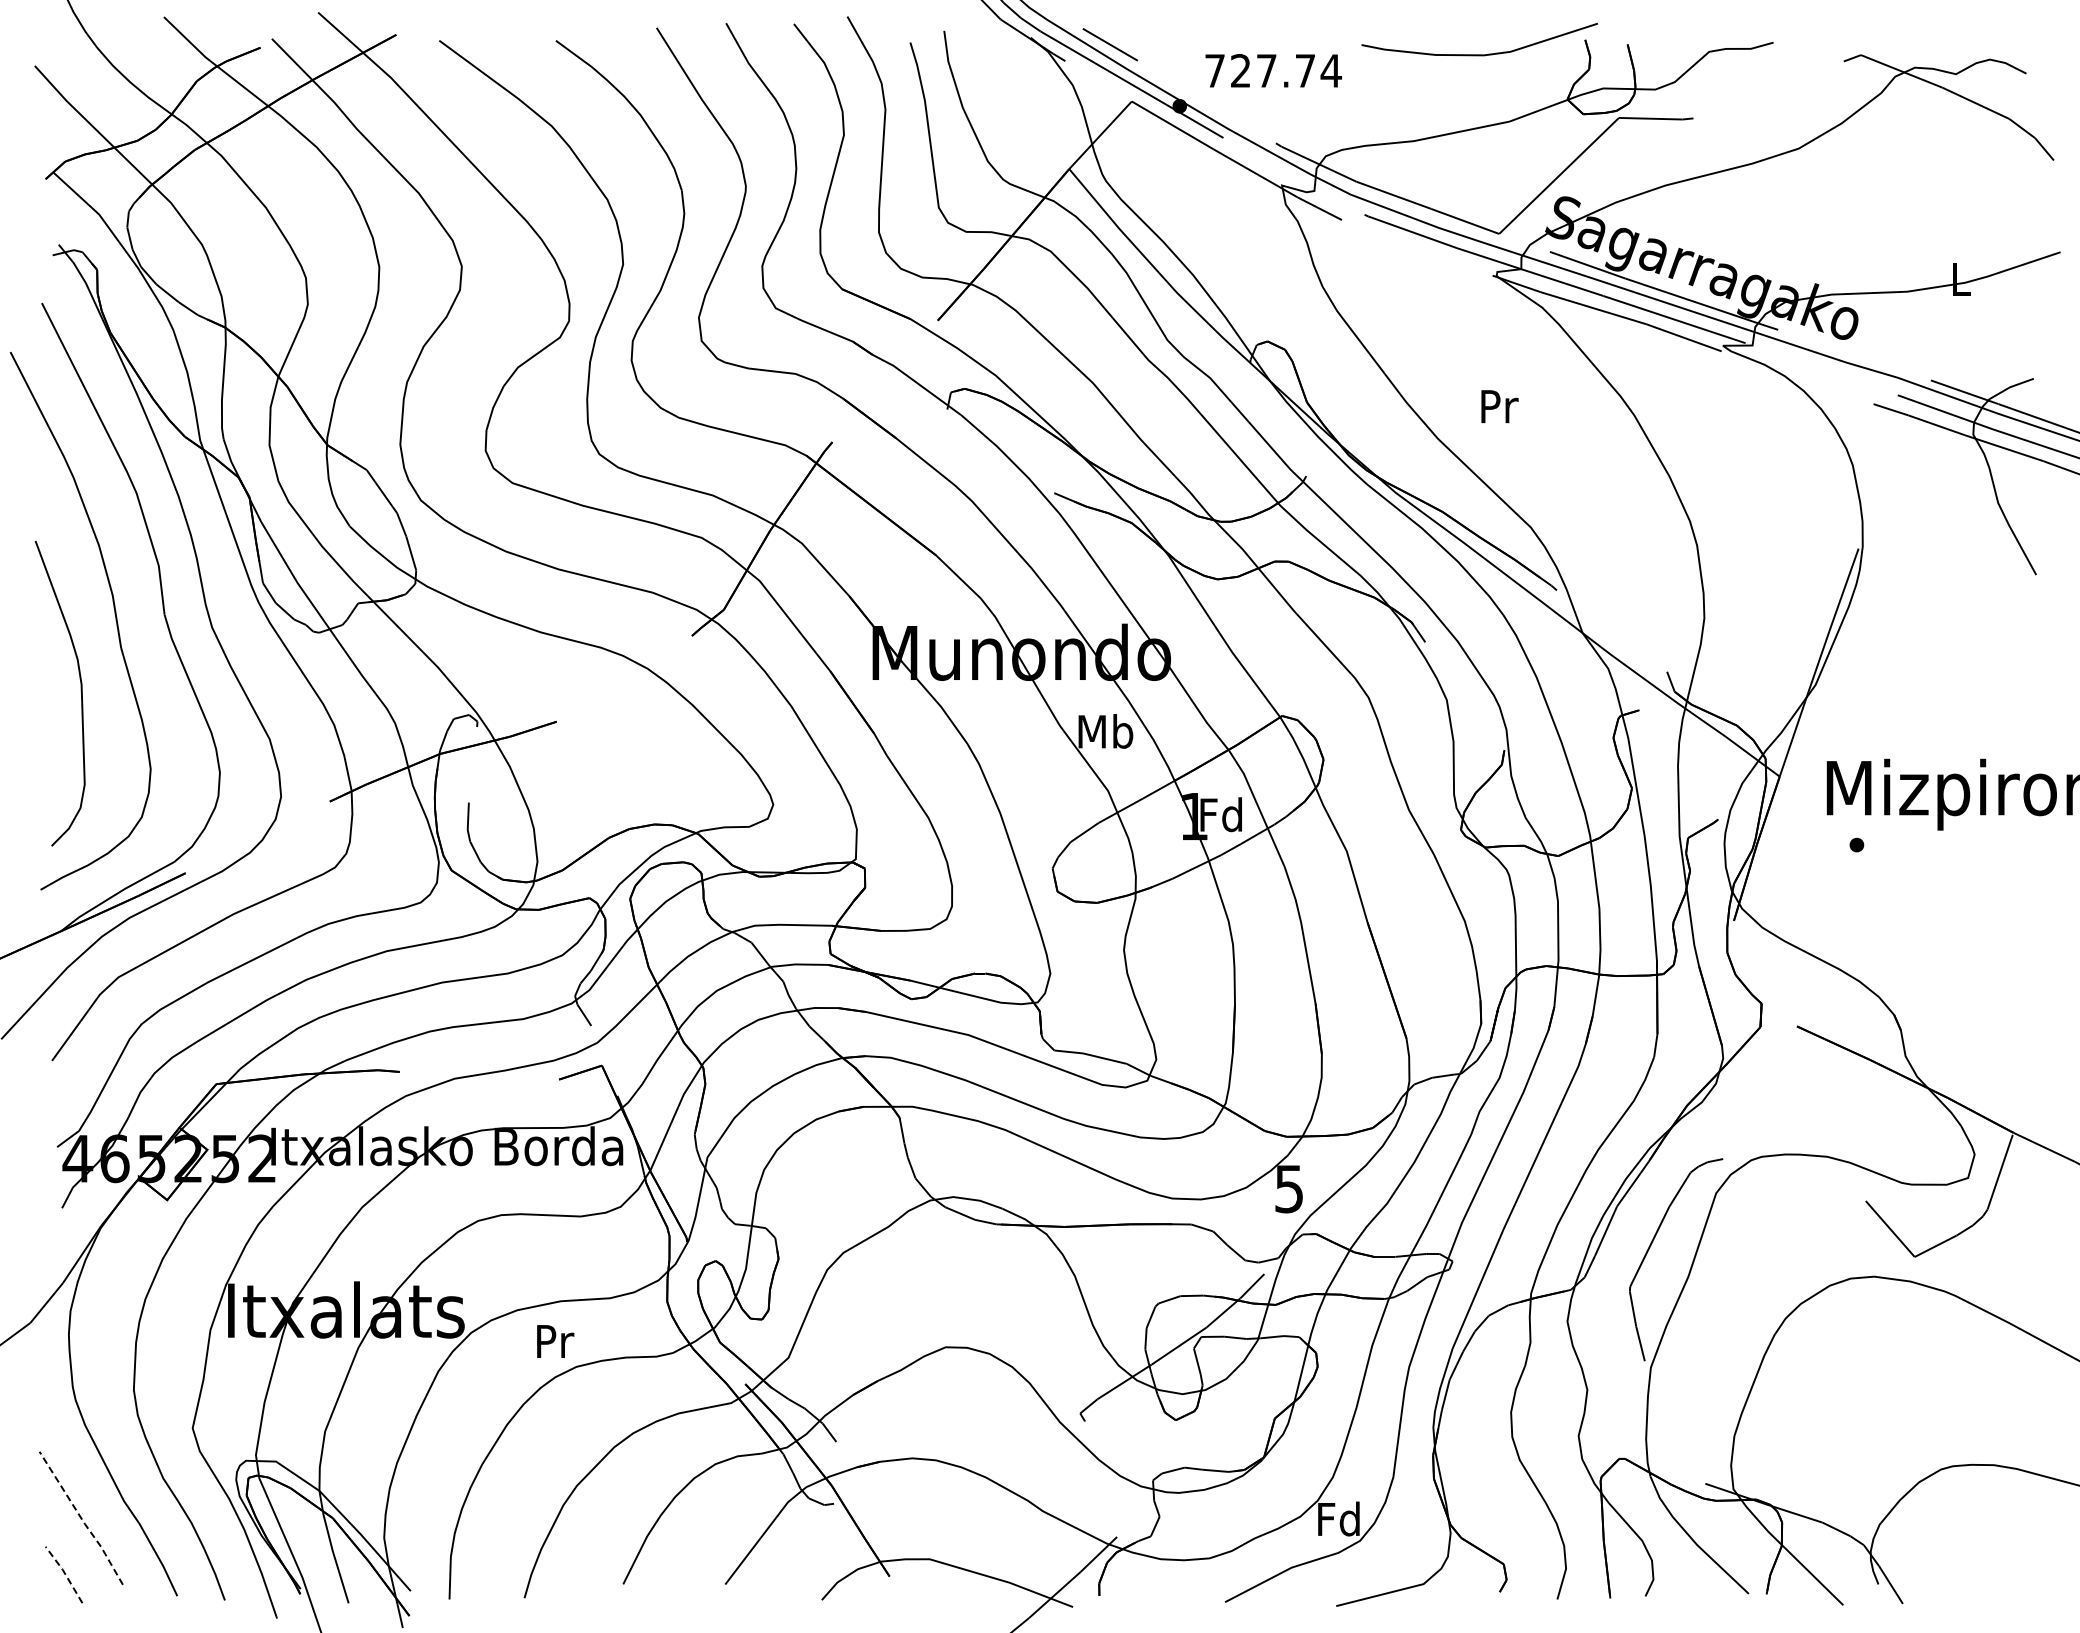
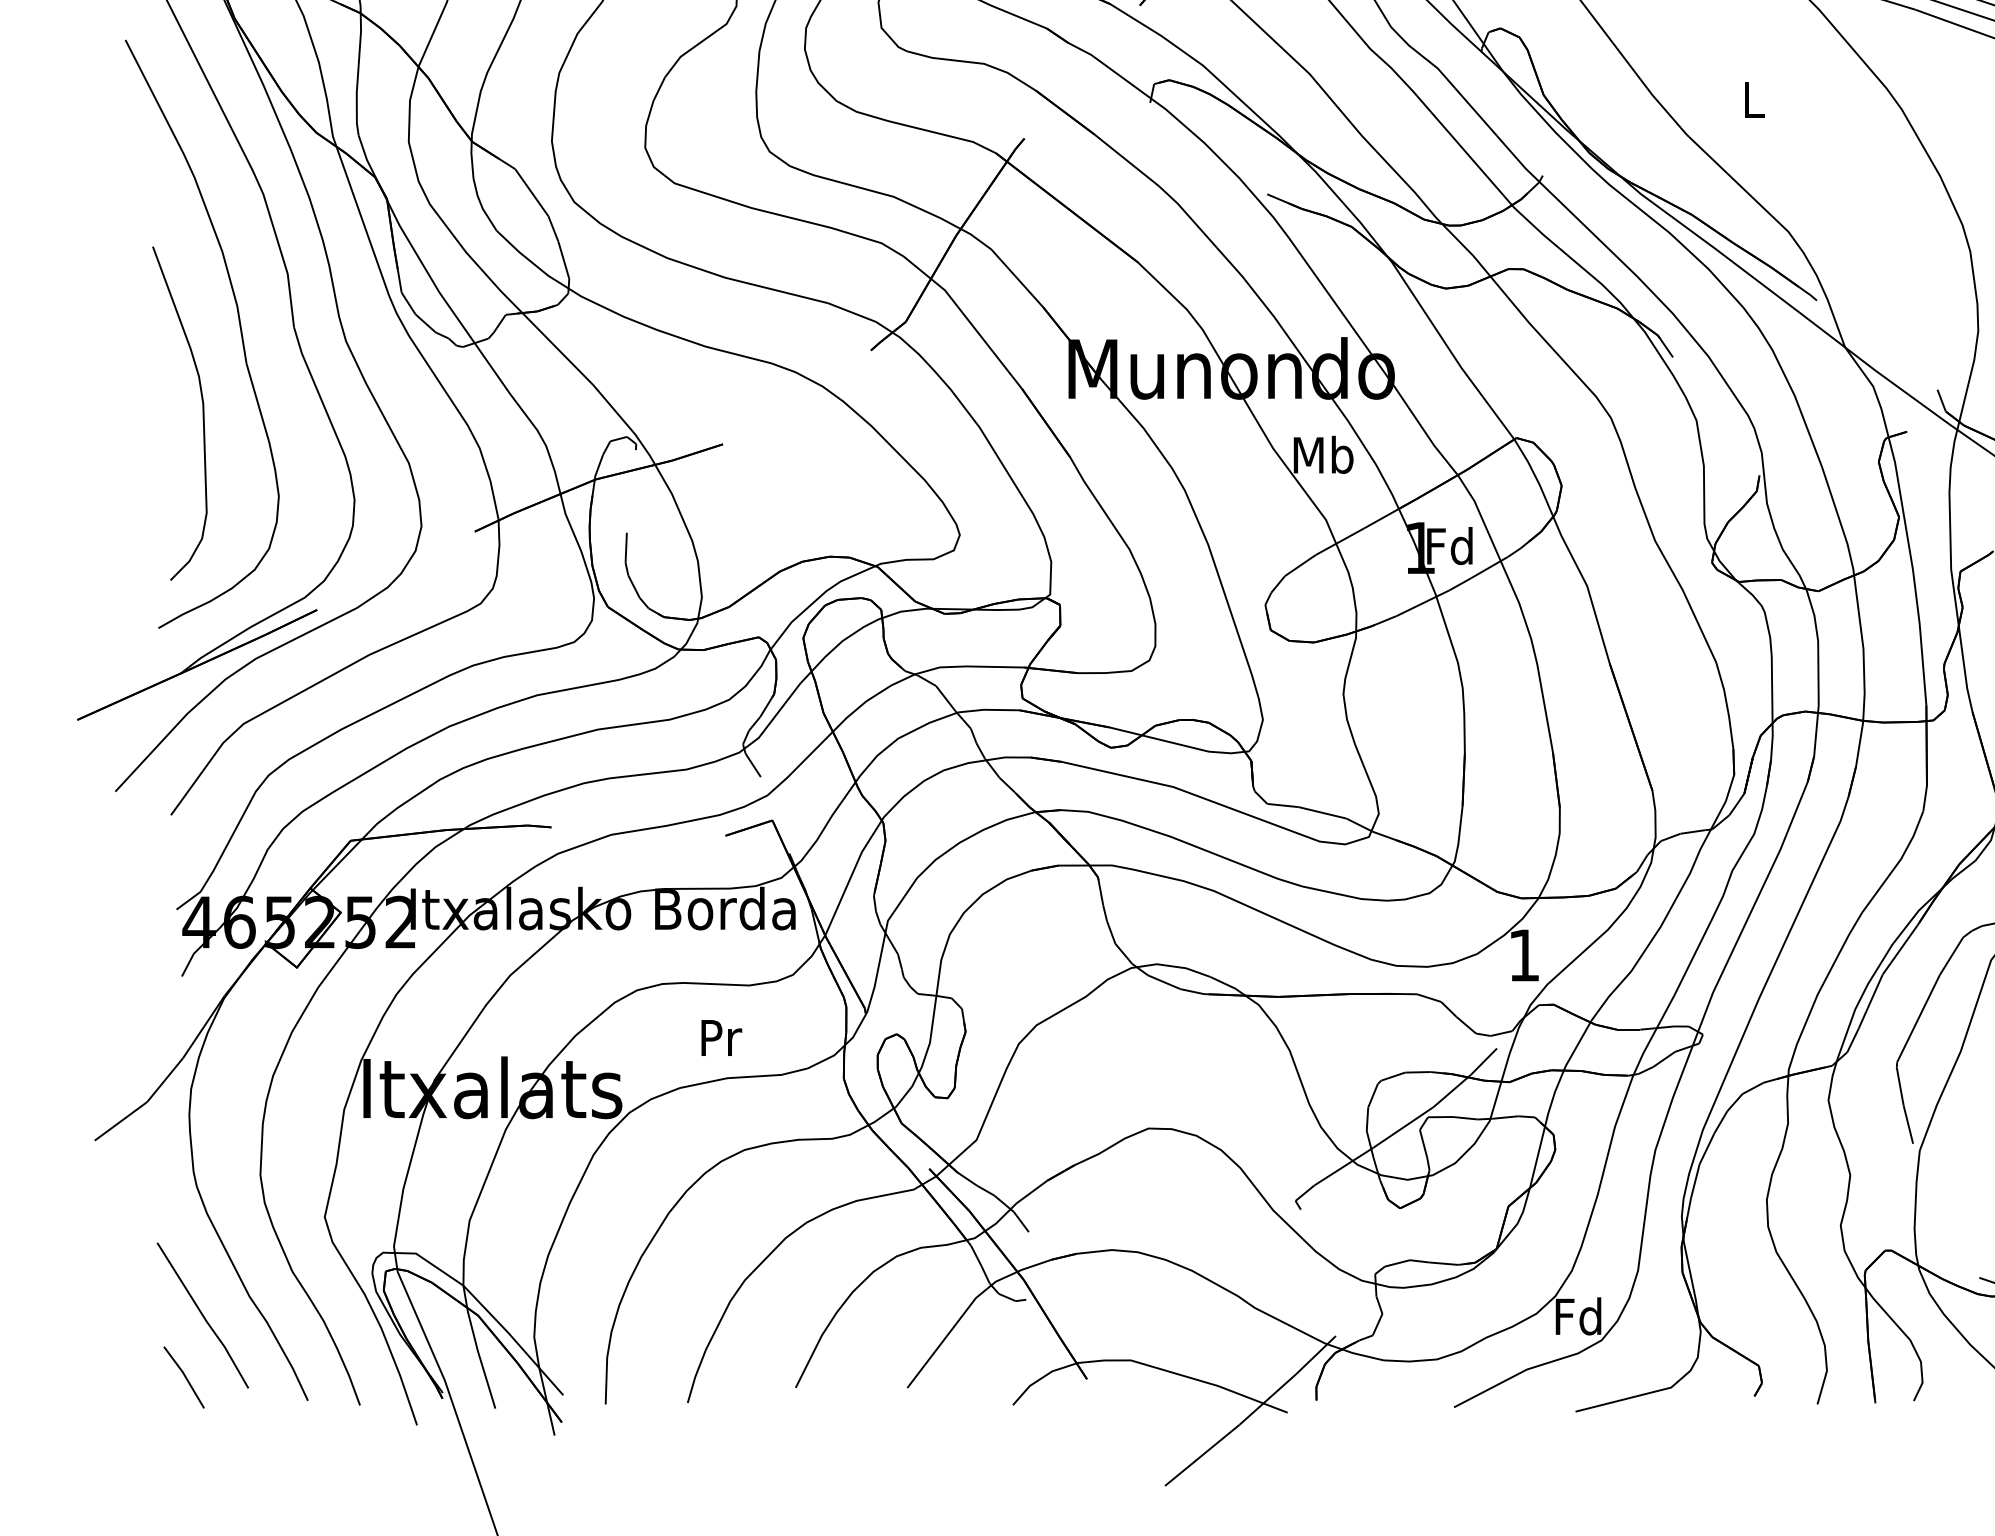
text: (1499, 406) -> (1754, 99), Pr -> L
text: (1288, 1189) -> (1523, 955), 5 -> 1
text: (555, 1341) -> (721, 1038), moved
line: (81, 1518) -> (203, 1315), dashed -> solid
line: (64, 1573) -> (184, 1375), dashed -> solid

